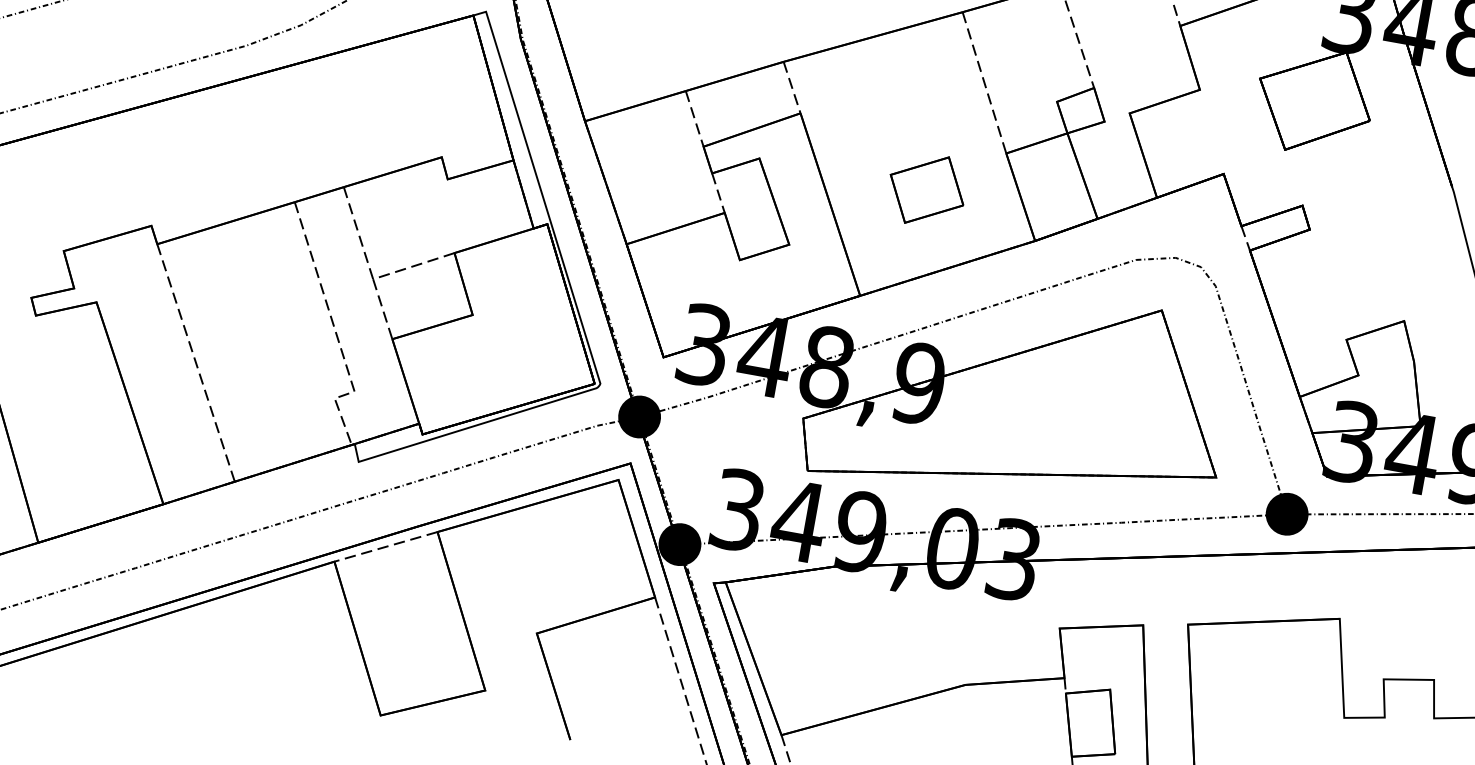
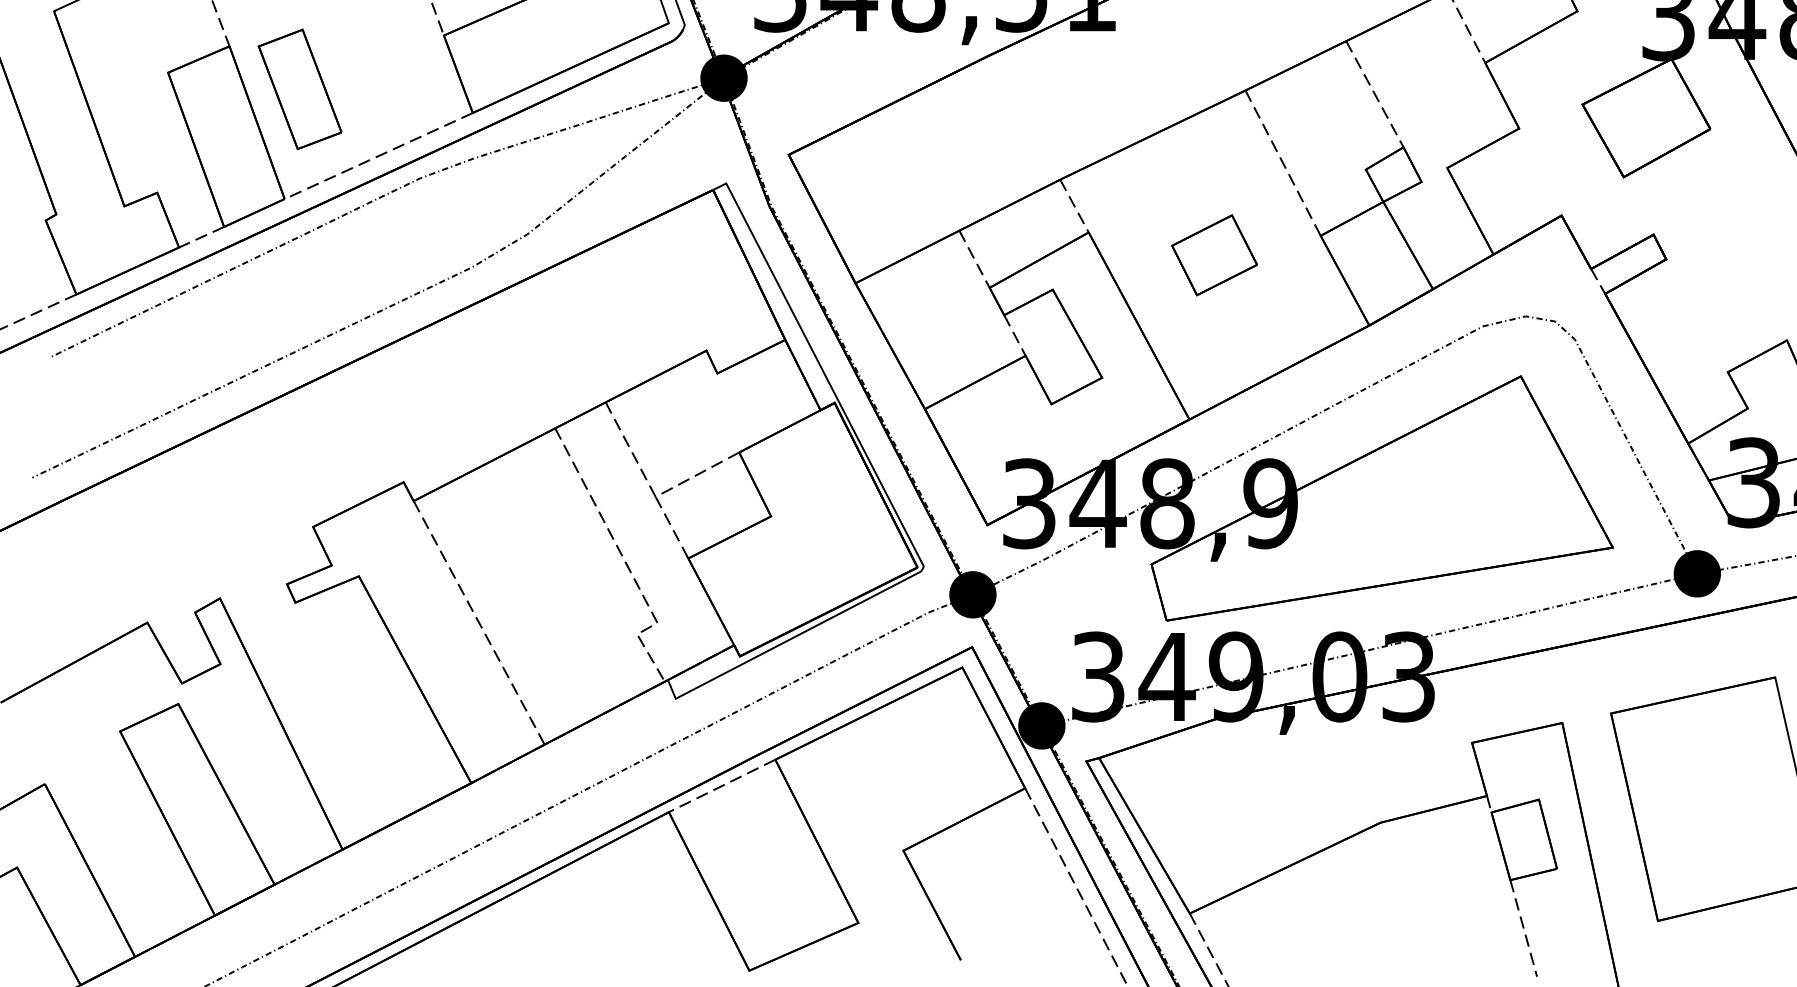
part: (926, 190) -> (1214, 255), moved

